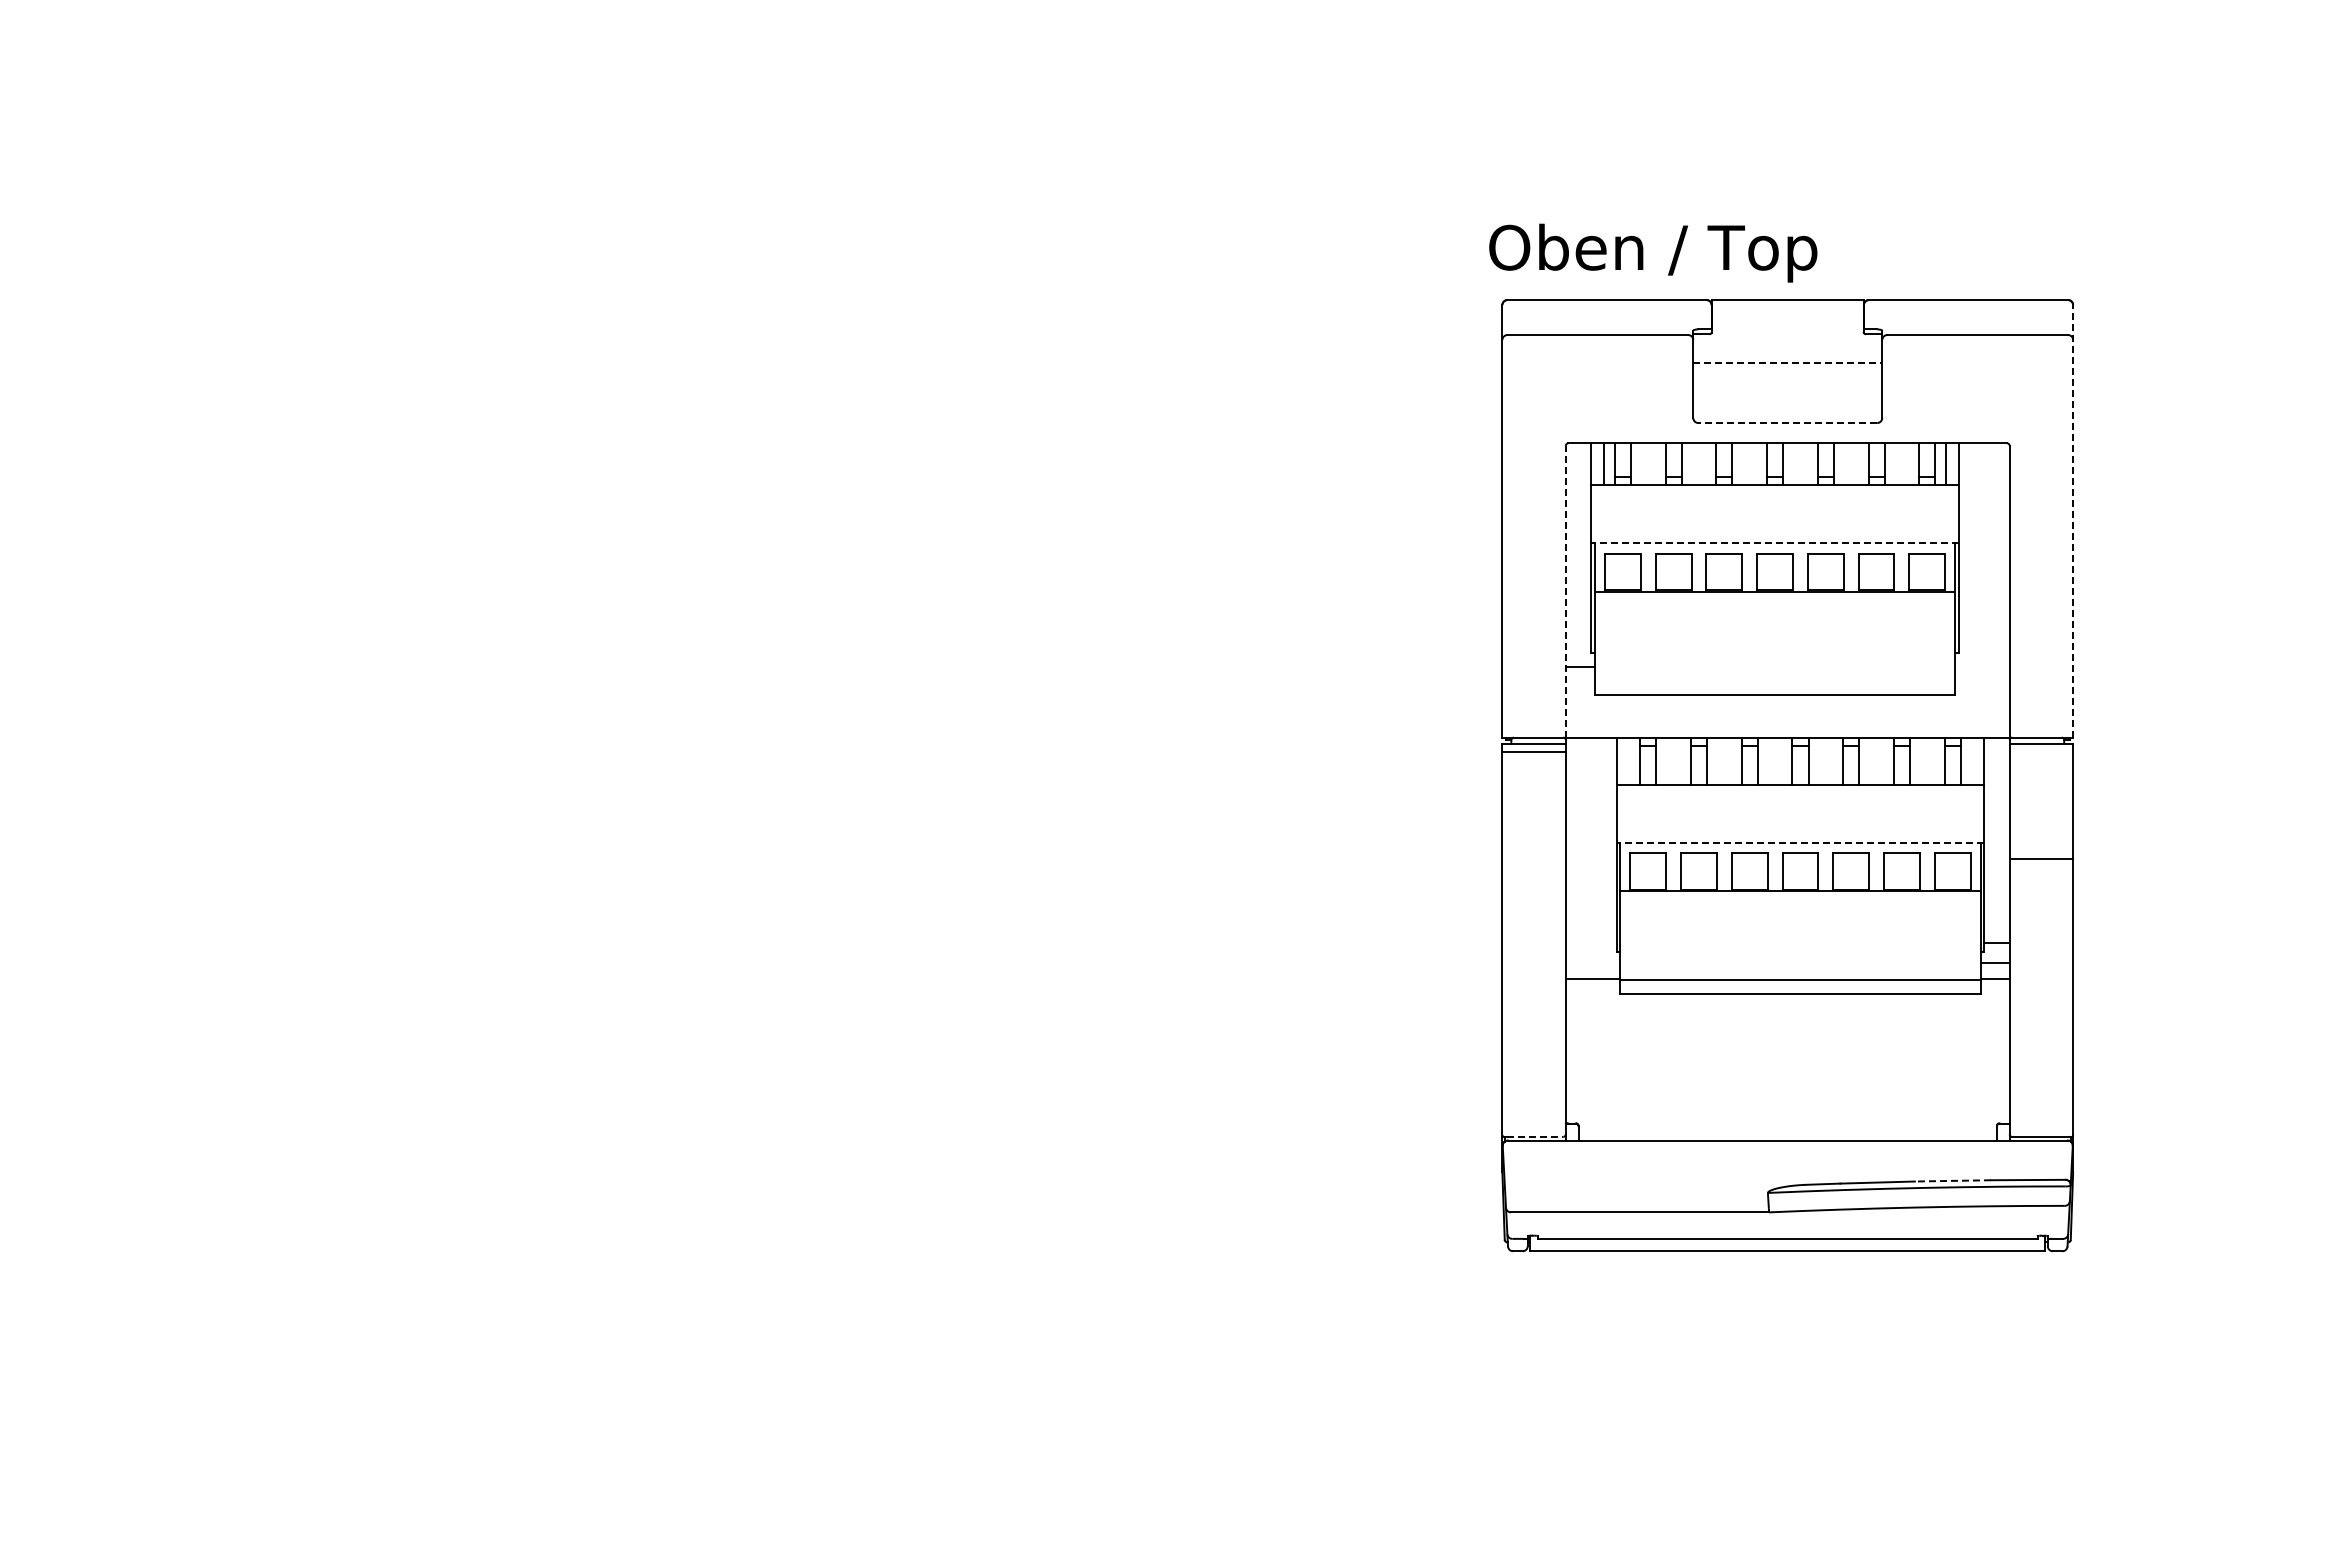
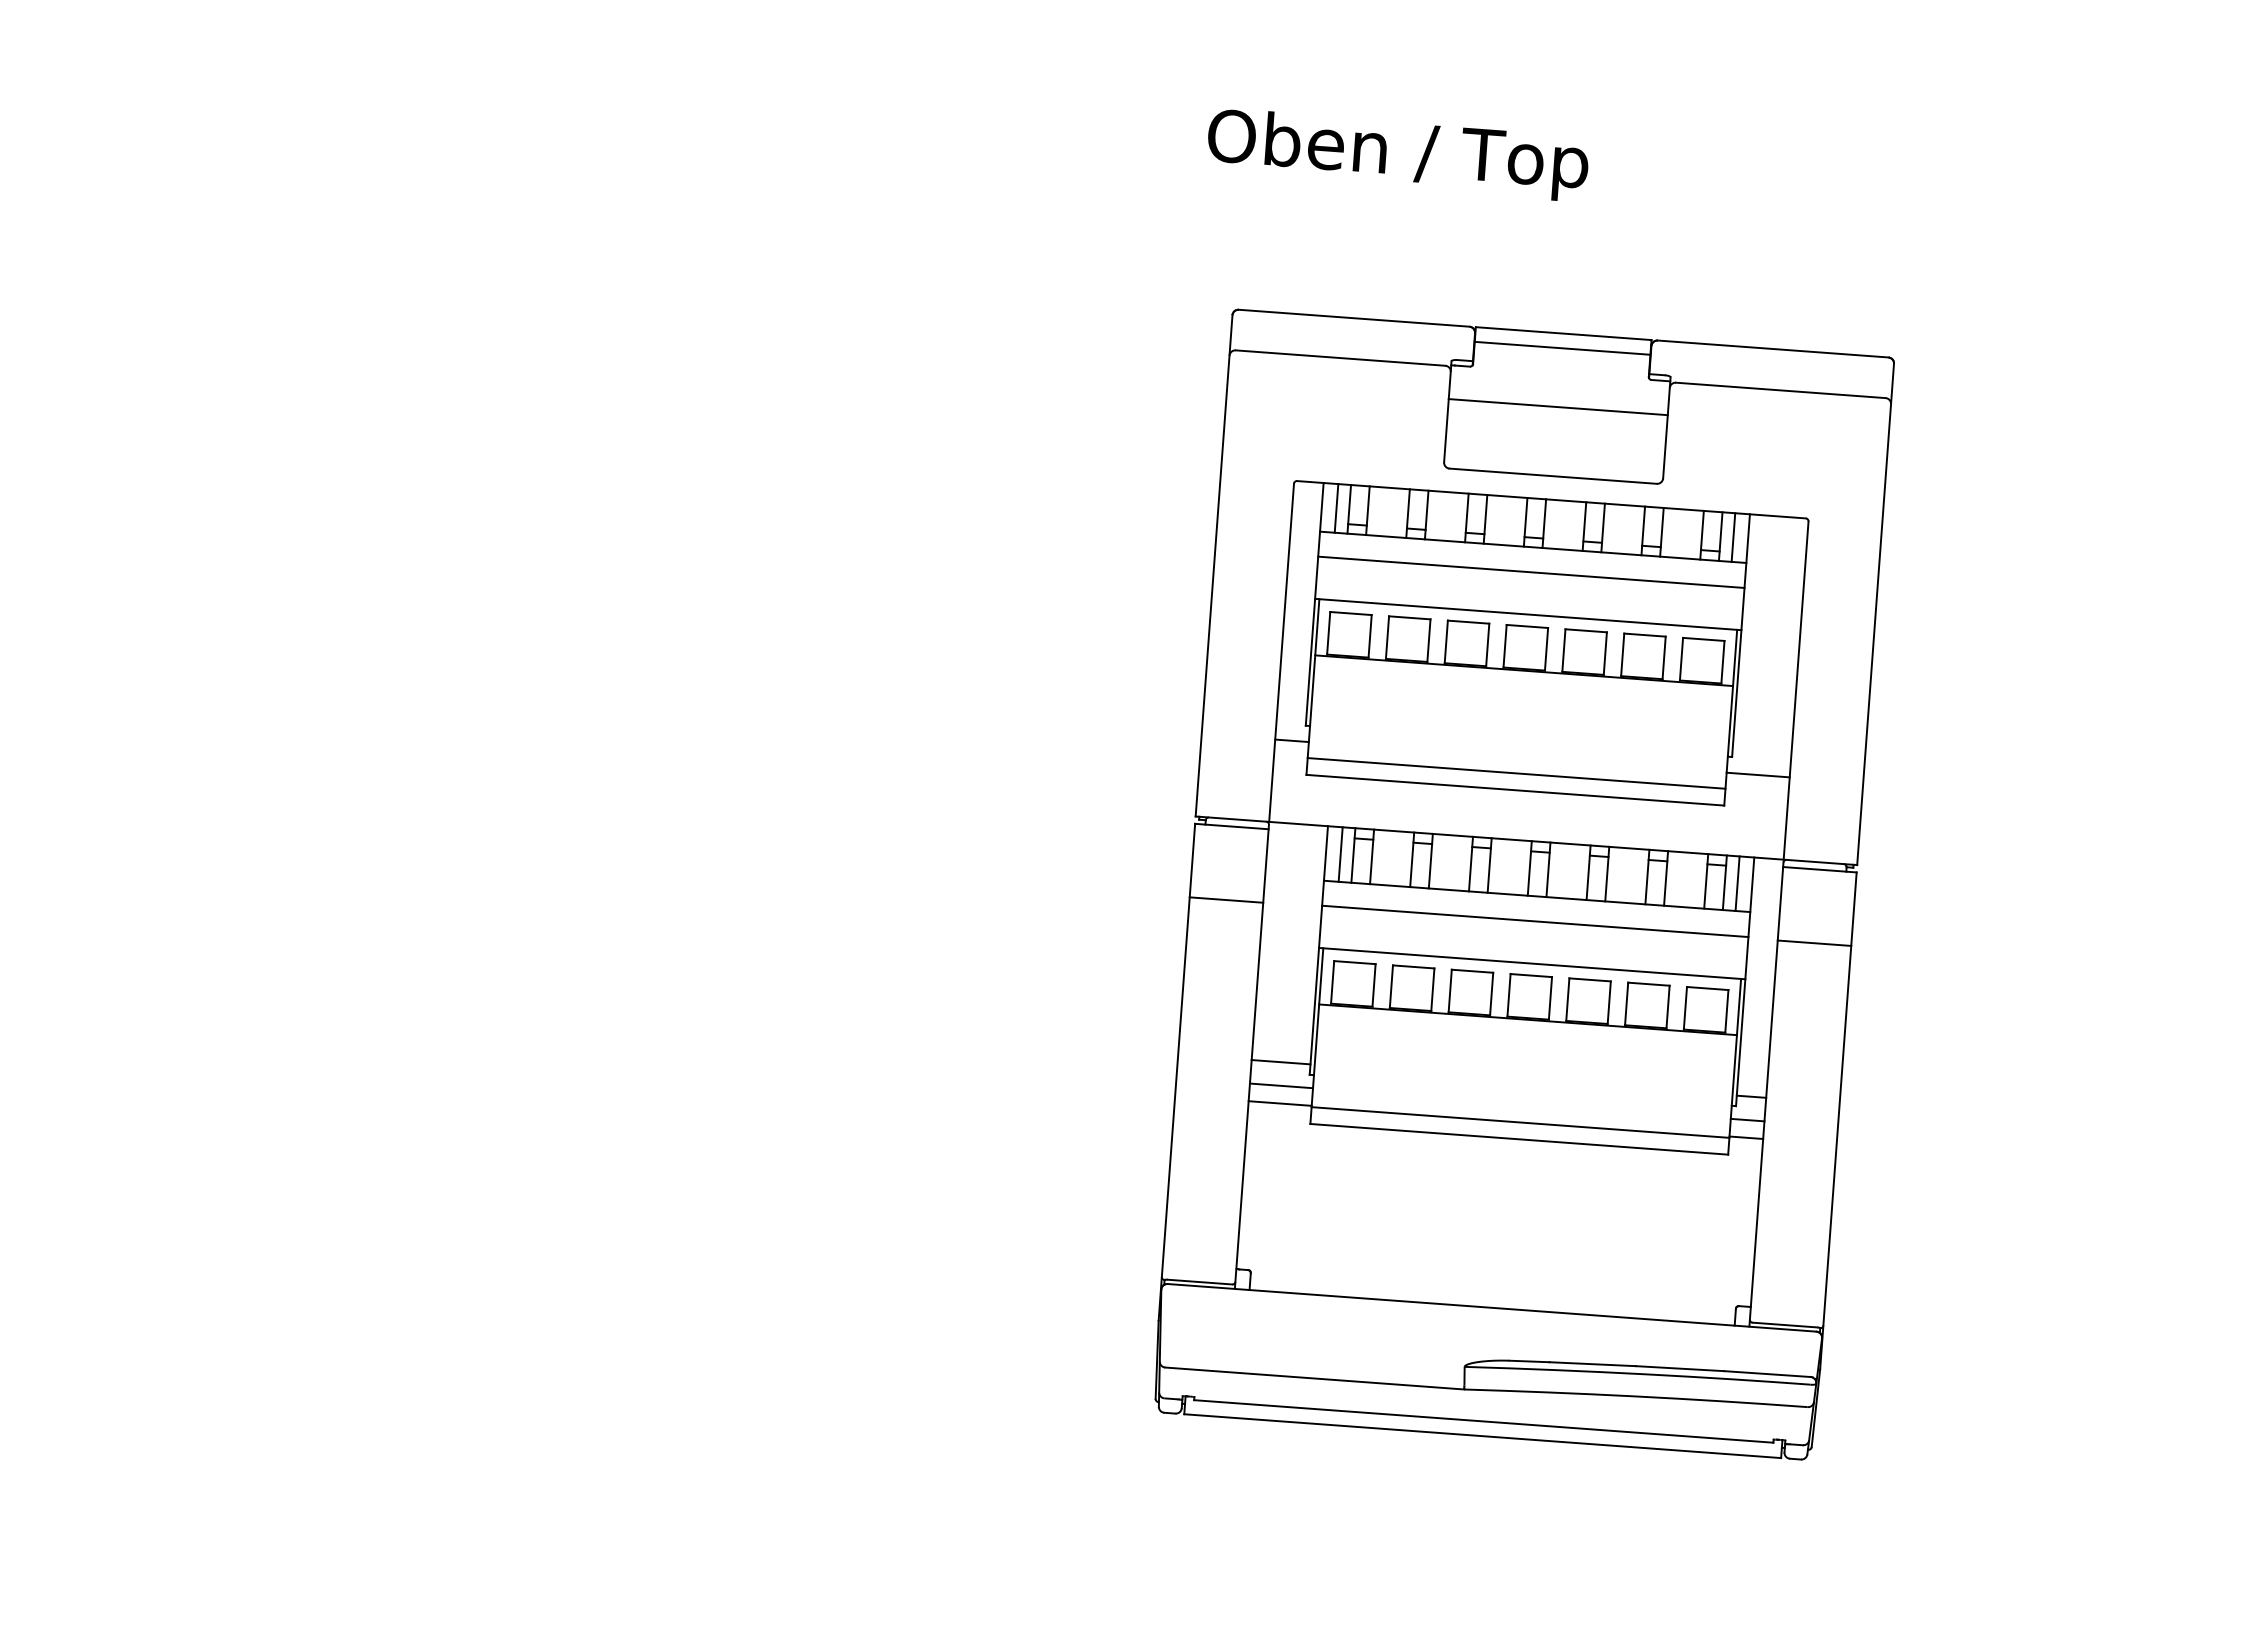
text: (1653, 252) -> (1398, 154), moved
line: (1787, 312) -> (1562, 348), added
line: (1788, 363) -> (1559, 407), dashed -> solid
line: (1787, 423) -> (1552, 476), dashed -> solid
line: (1774, 506) -> (1530, 571), added
line: (2073, 520) -> (1876, 613), dashed -> solid
line: (1775, 543) -> (1528, 614), dashed -> solid
line: (1565, 591) -> (1281, 652), dashed -> solid
line: (1982, 666) -> (1758, 774), added
line: (1774, 680) -> (1515, 773), added
line: (1533, 752) -> (1225, 900), moved
line: (1629, 760) -> (1341, 853), added
line: (1971, 760) -> (1737, 882), added
line: (1800, 806) -> (1535, 921), added
line: (1800, 842) -> (1532, 963), dashed -> solid
line: (2041, 859) -> (1814, 943), moved
line: (1590, 943) -> (1280, 1062), added
line: (1592, 963) -> (1280, 1086), added
line: (1535, 1136) -> (1200, 1281), dashed -> solid
line: (1952, 1180) -> (1679, 1368), dashed -> solid

